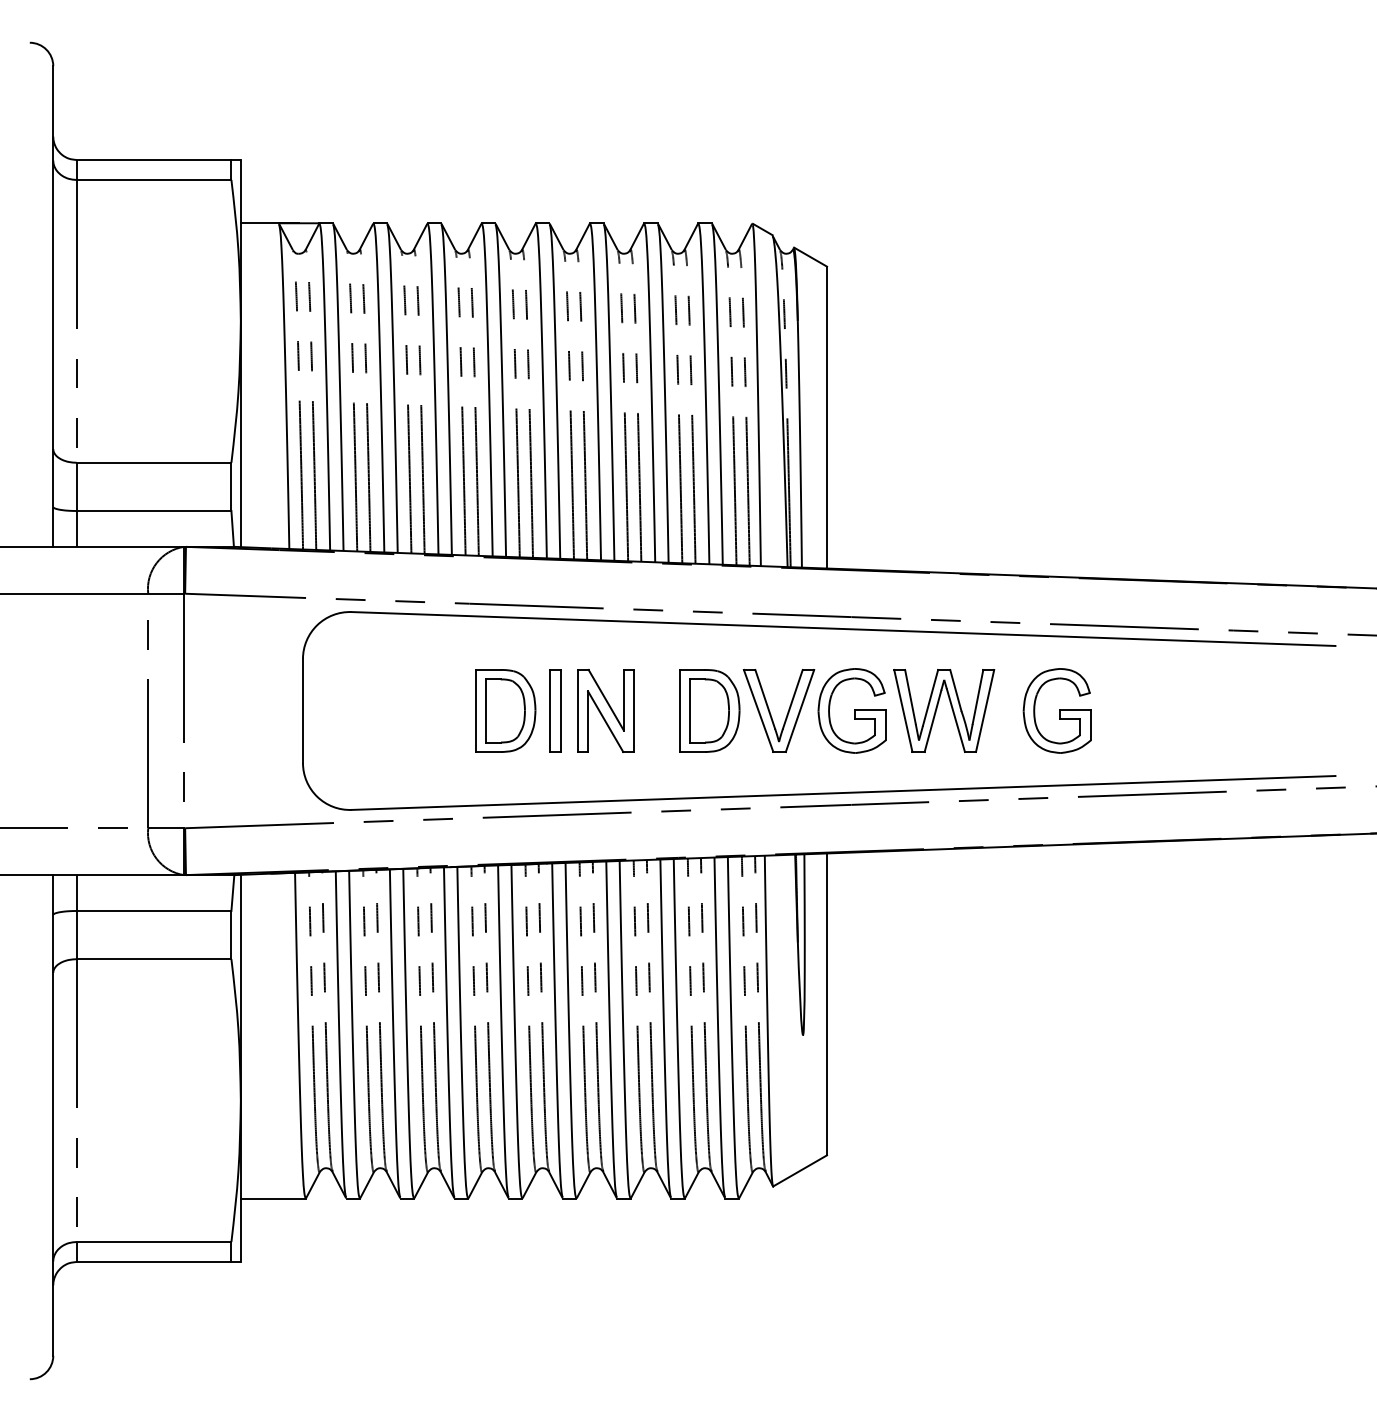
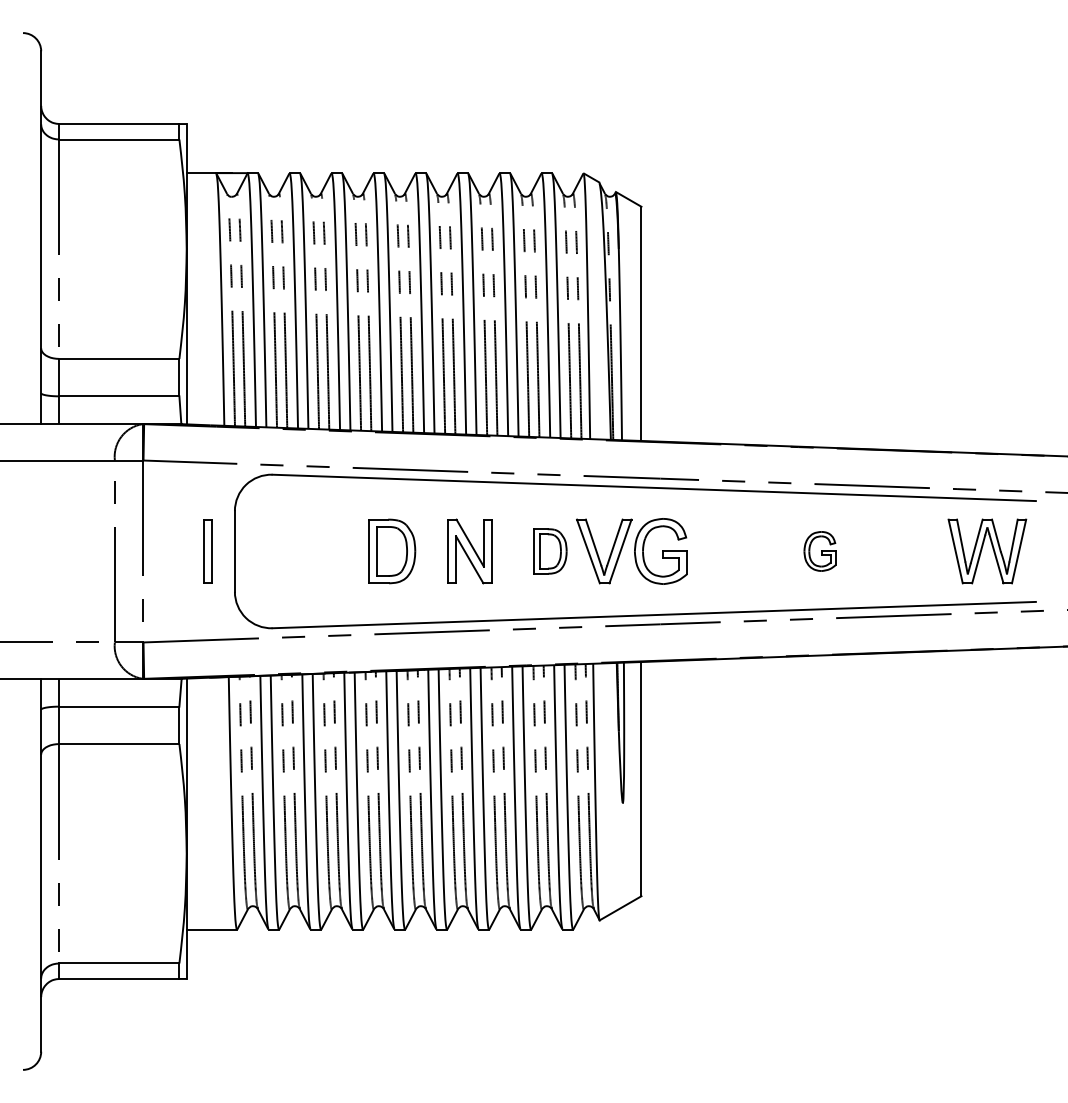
part: (555, 711) -> (207, 551), moved
part: (709, 711) -> (550, 551), size x0.7
part: (944, 711) -> (987, 551), moved
part: (1056, 711) -> (819, 551), size x0.6

